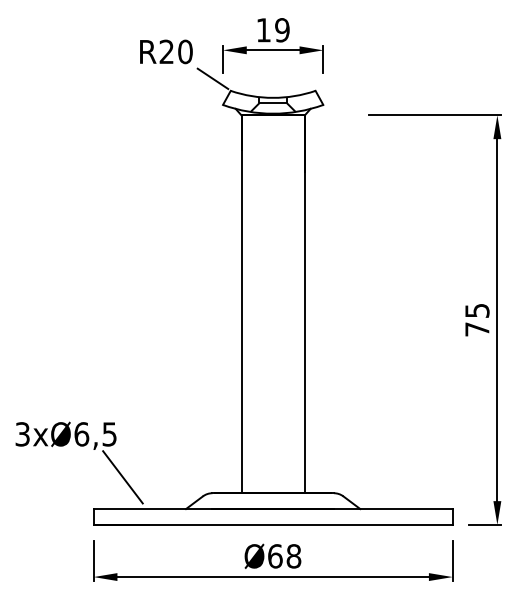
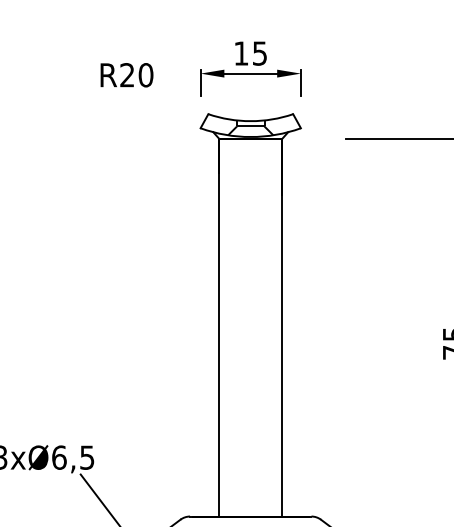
text: (282, 30) -> (260, 53), 19 -> 15
text: (166, 51) -> (127, 74), moved
line: (212, 78) -> (190, 101), removed

